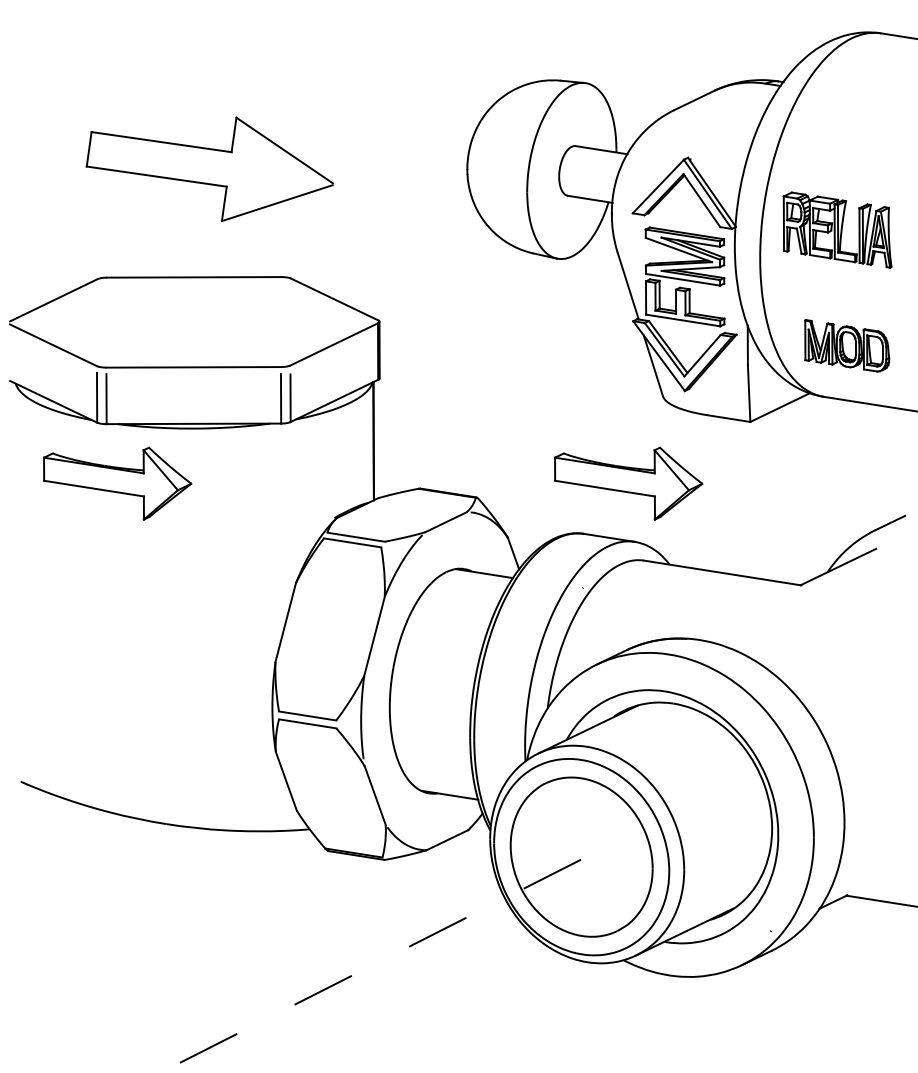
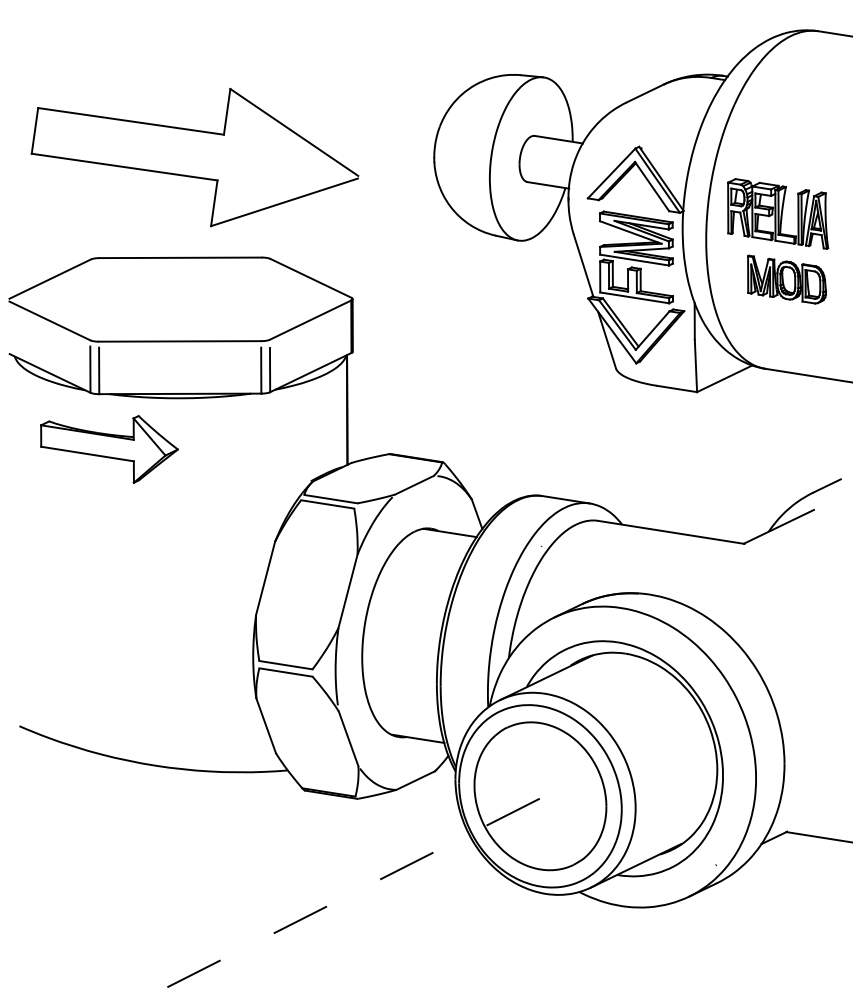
part: (209, 169) -> (194, 157), size x1.43
part: (847, 345) -> (787, 279), moved
part: (628, 483) -> (583, 449), removed

